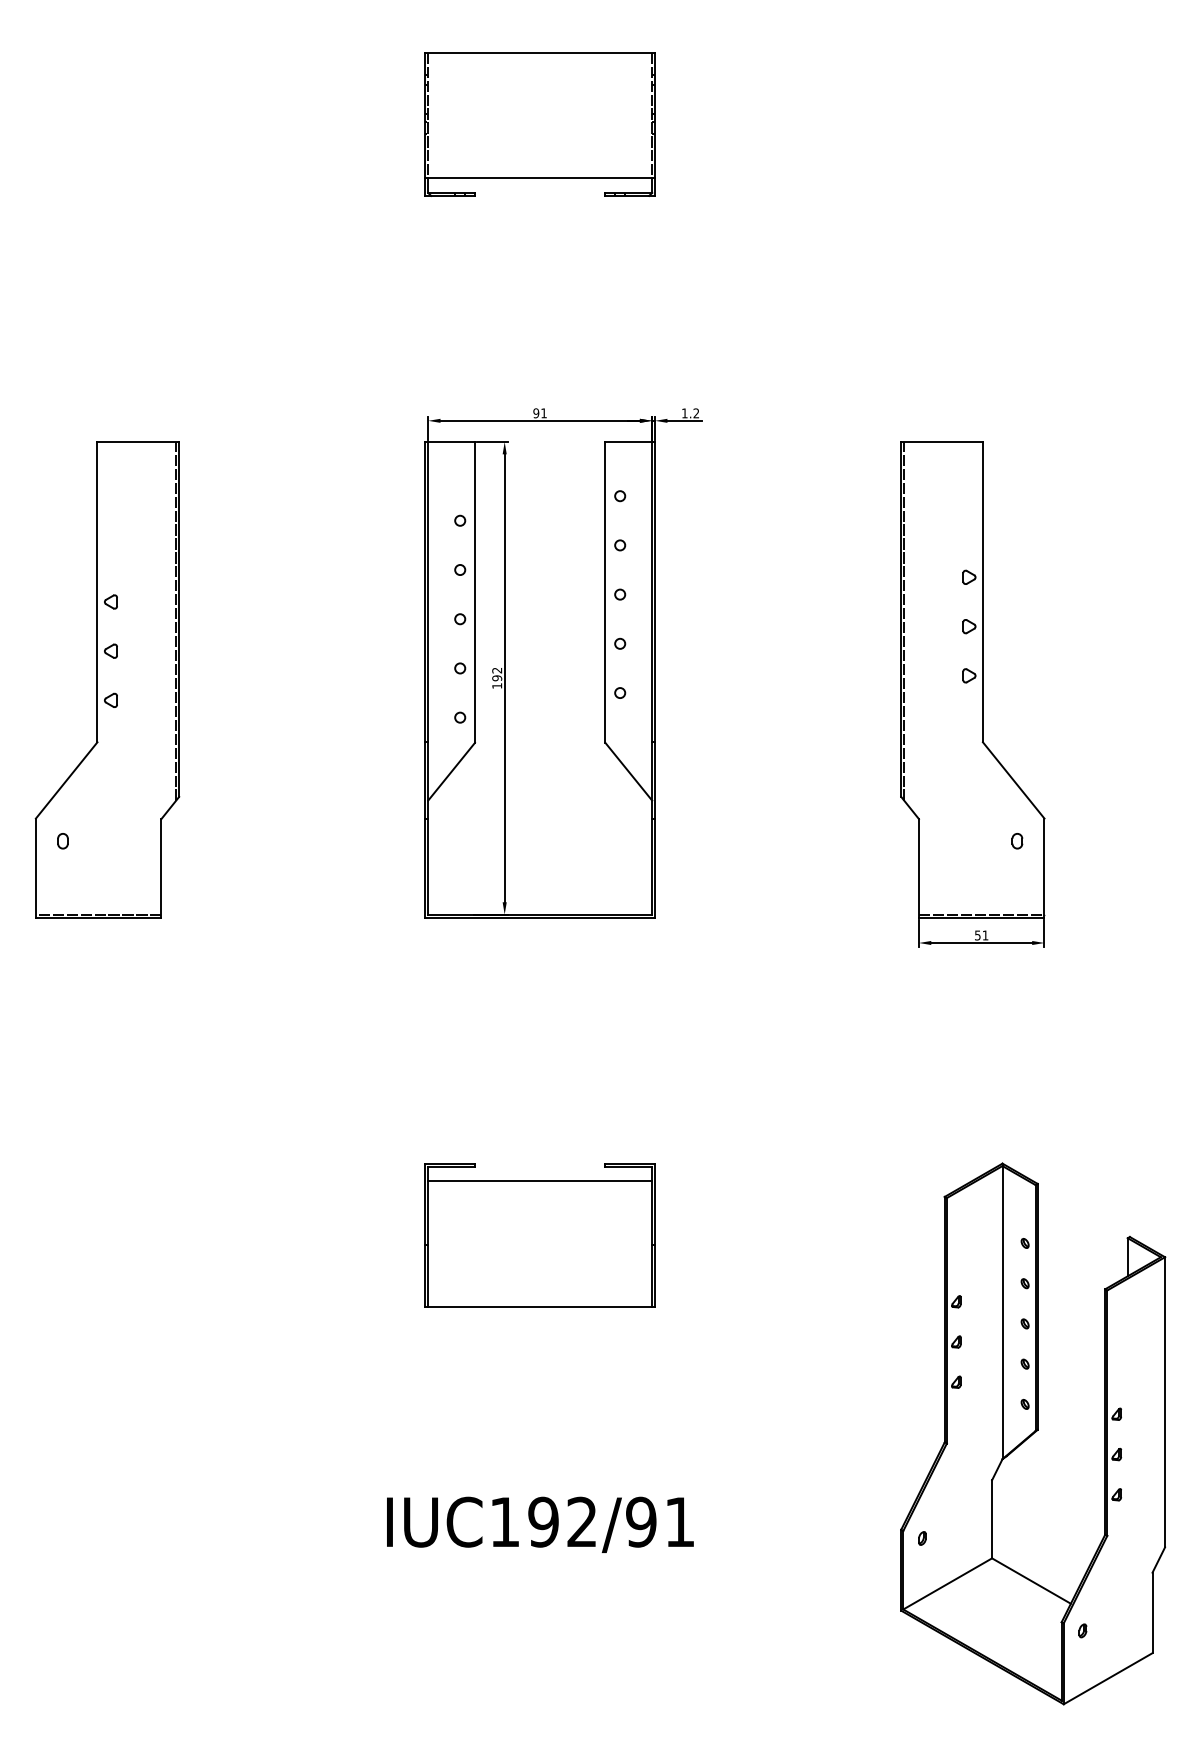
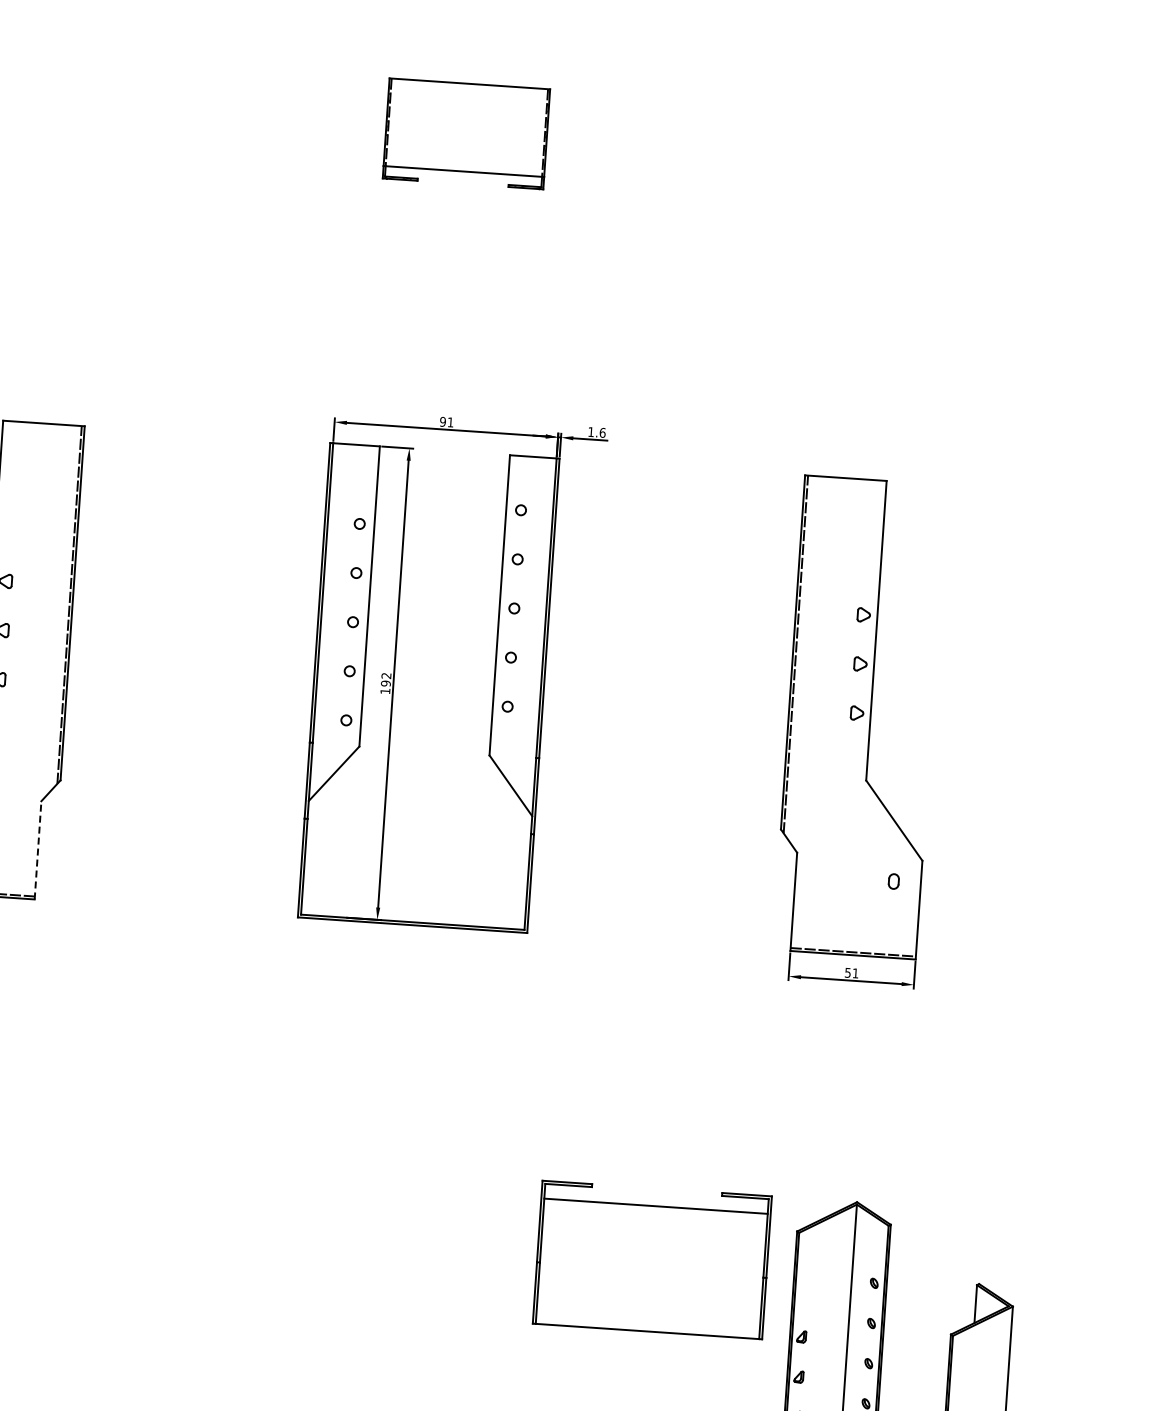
part: (539, 124) -> (465, 133), size x0.7
text: (696, 413) -> (602, 432), 1.2 -> 1.6
line: (161, 867) -> (38, 849), solid -> dashed
part: (539, 1235) -> (651, 1260), moved

